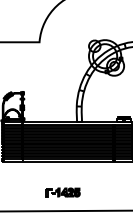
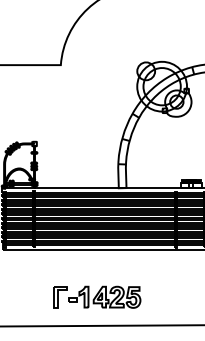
part: (62, 192) -> (96, 297), size x1.67

